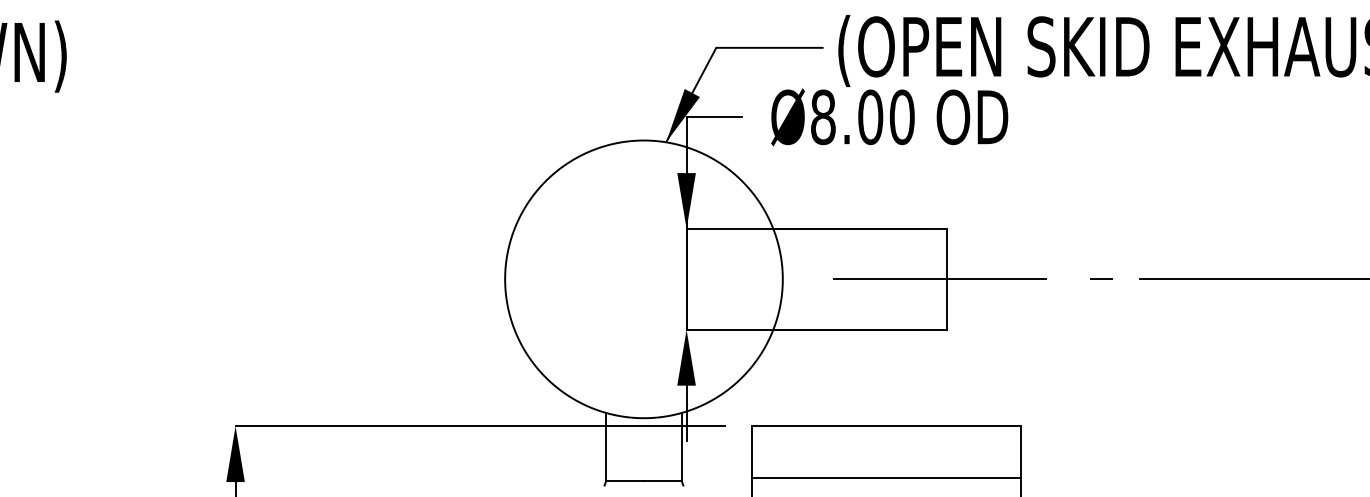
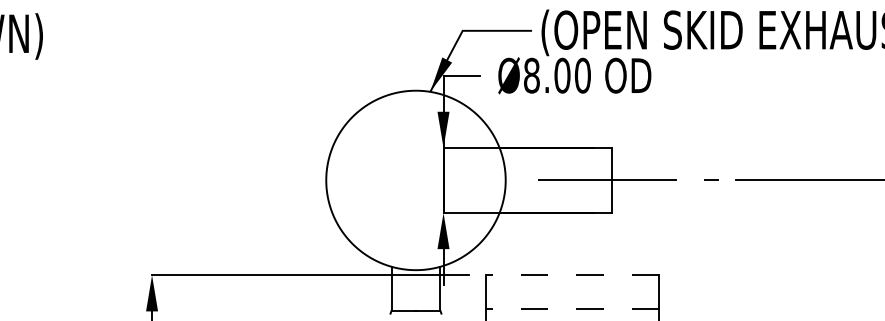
line: (886, 426) -> (572, 275), solid -> dashed
line: (886, 479) -> (572, 309), solid -> dashed

